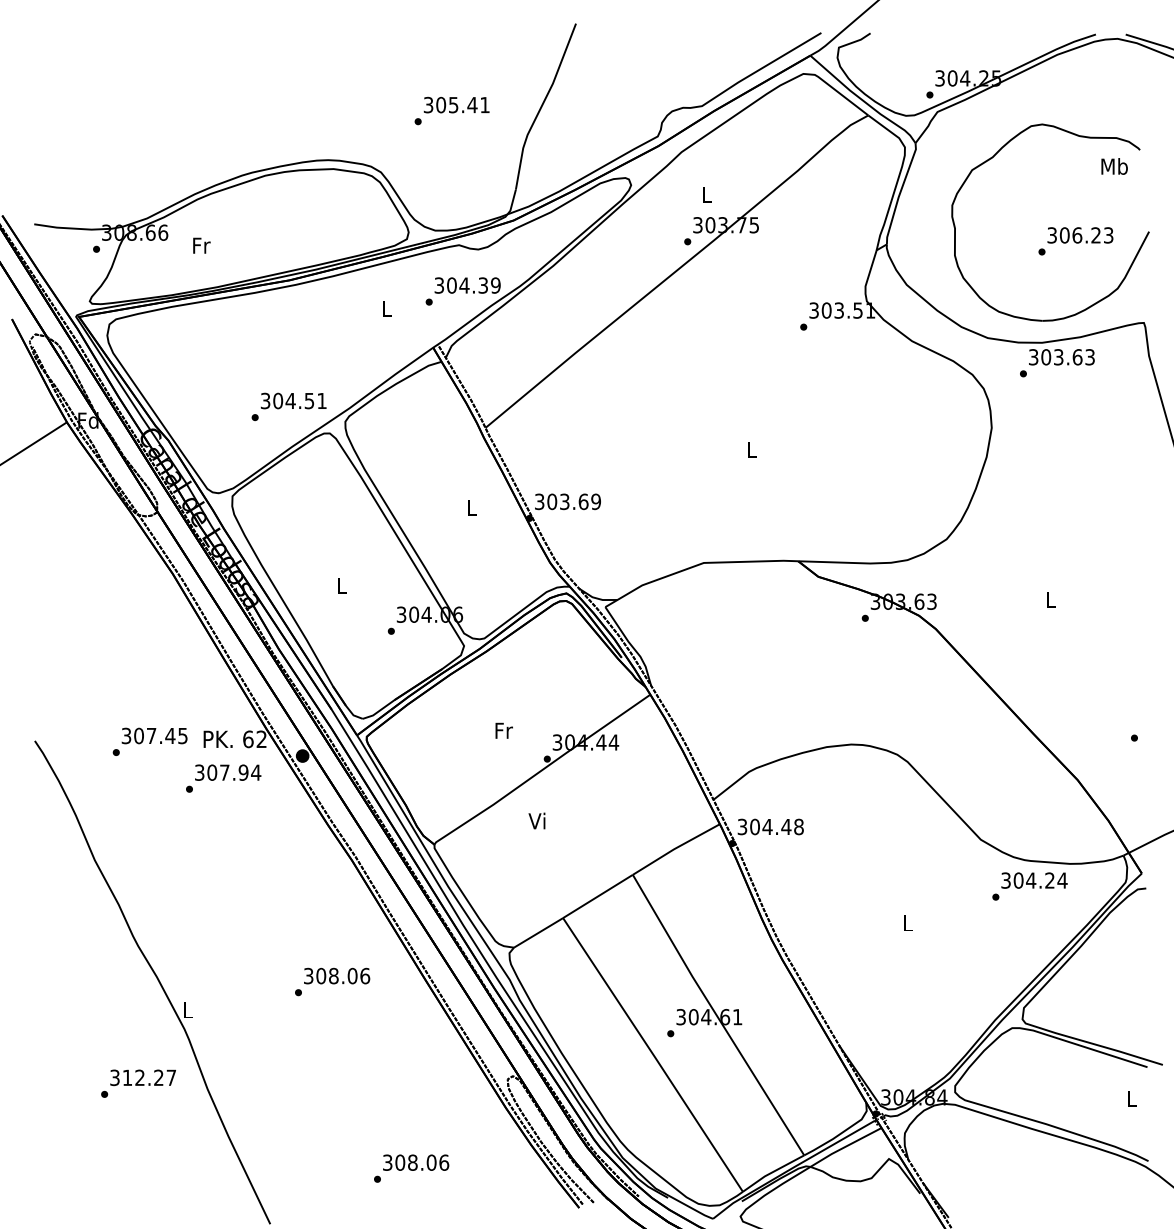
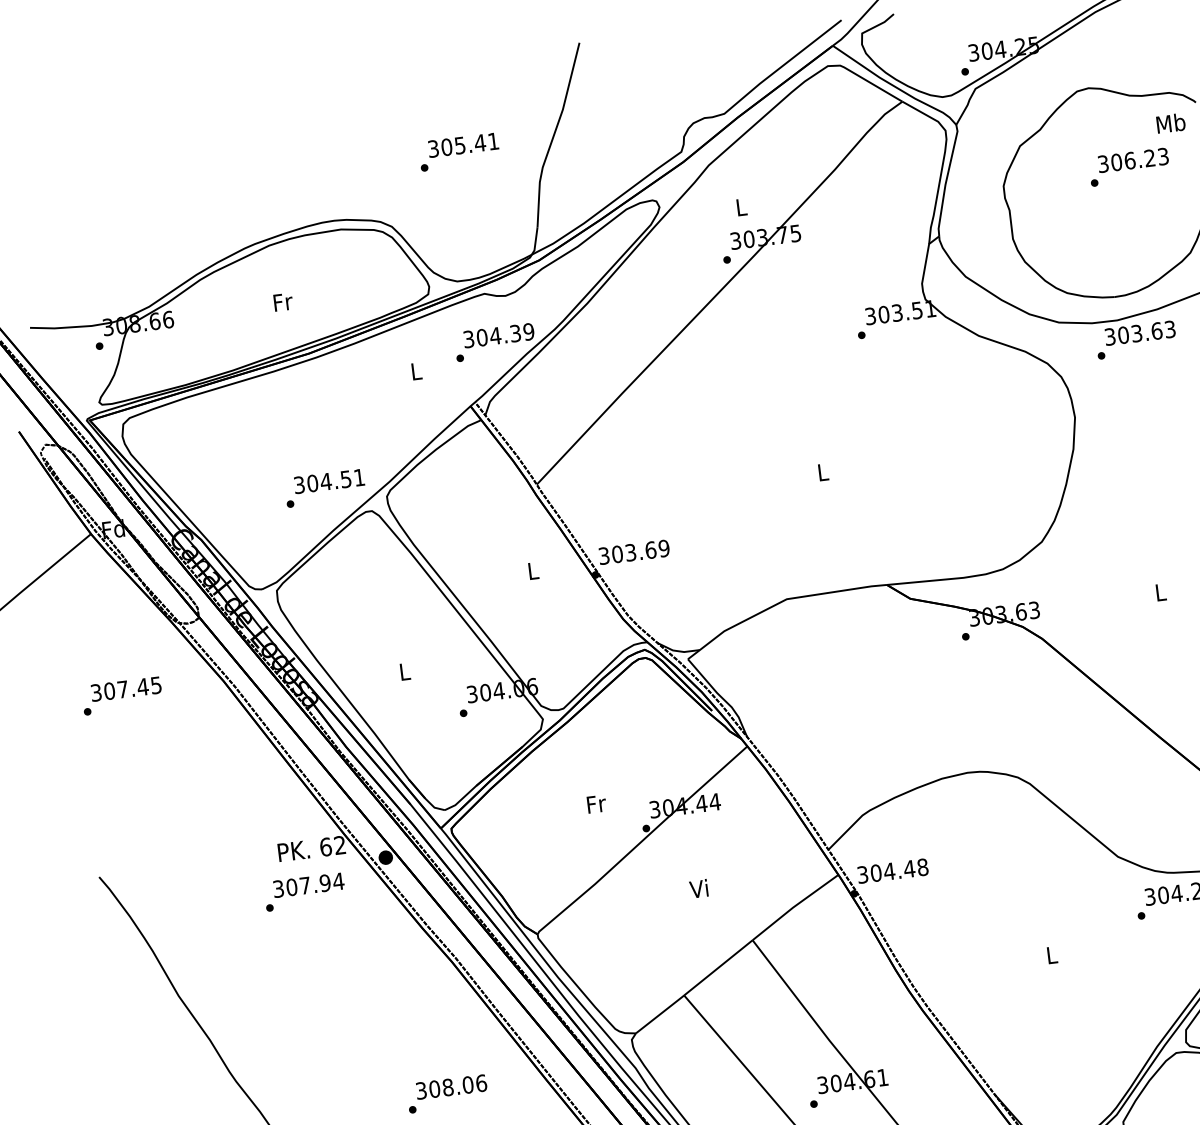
text: (1075, 241) -> (1128, 167), moved
text: (201, 245) -> (282, 301), moved
text: (149, 741) -> (121, 695), moved
text: (536, 820) -> (698, 888), moved

